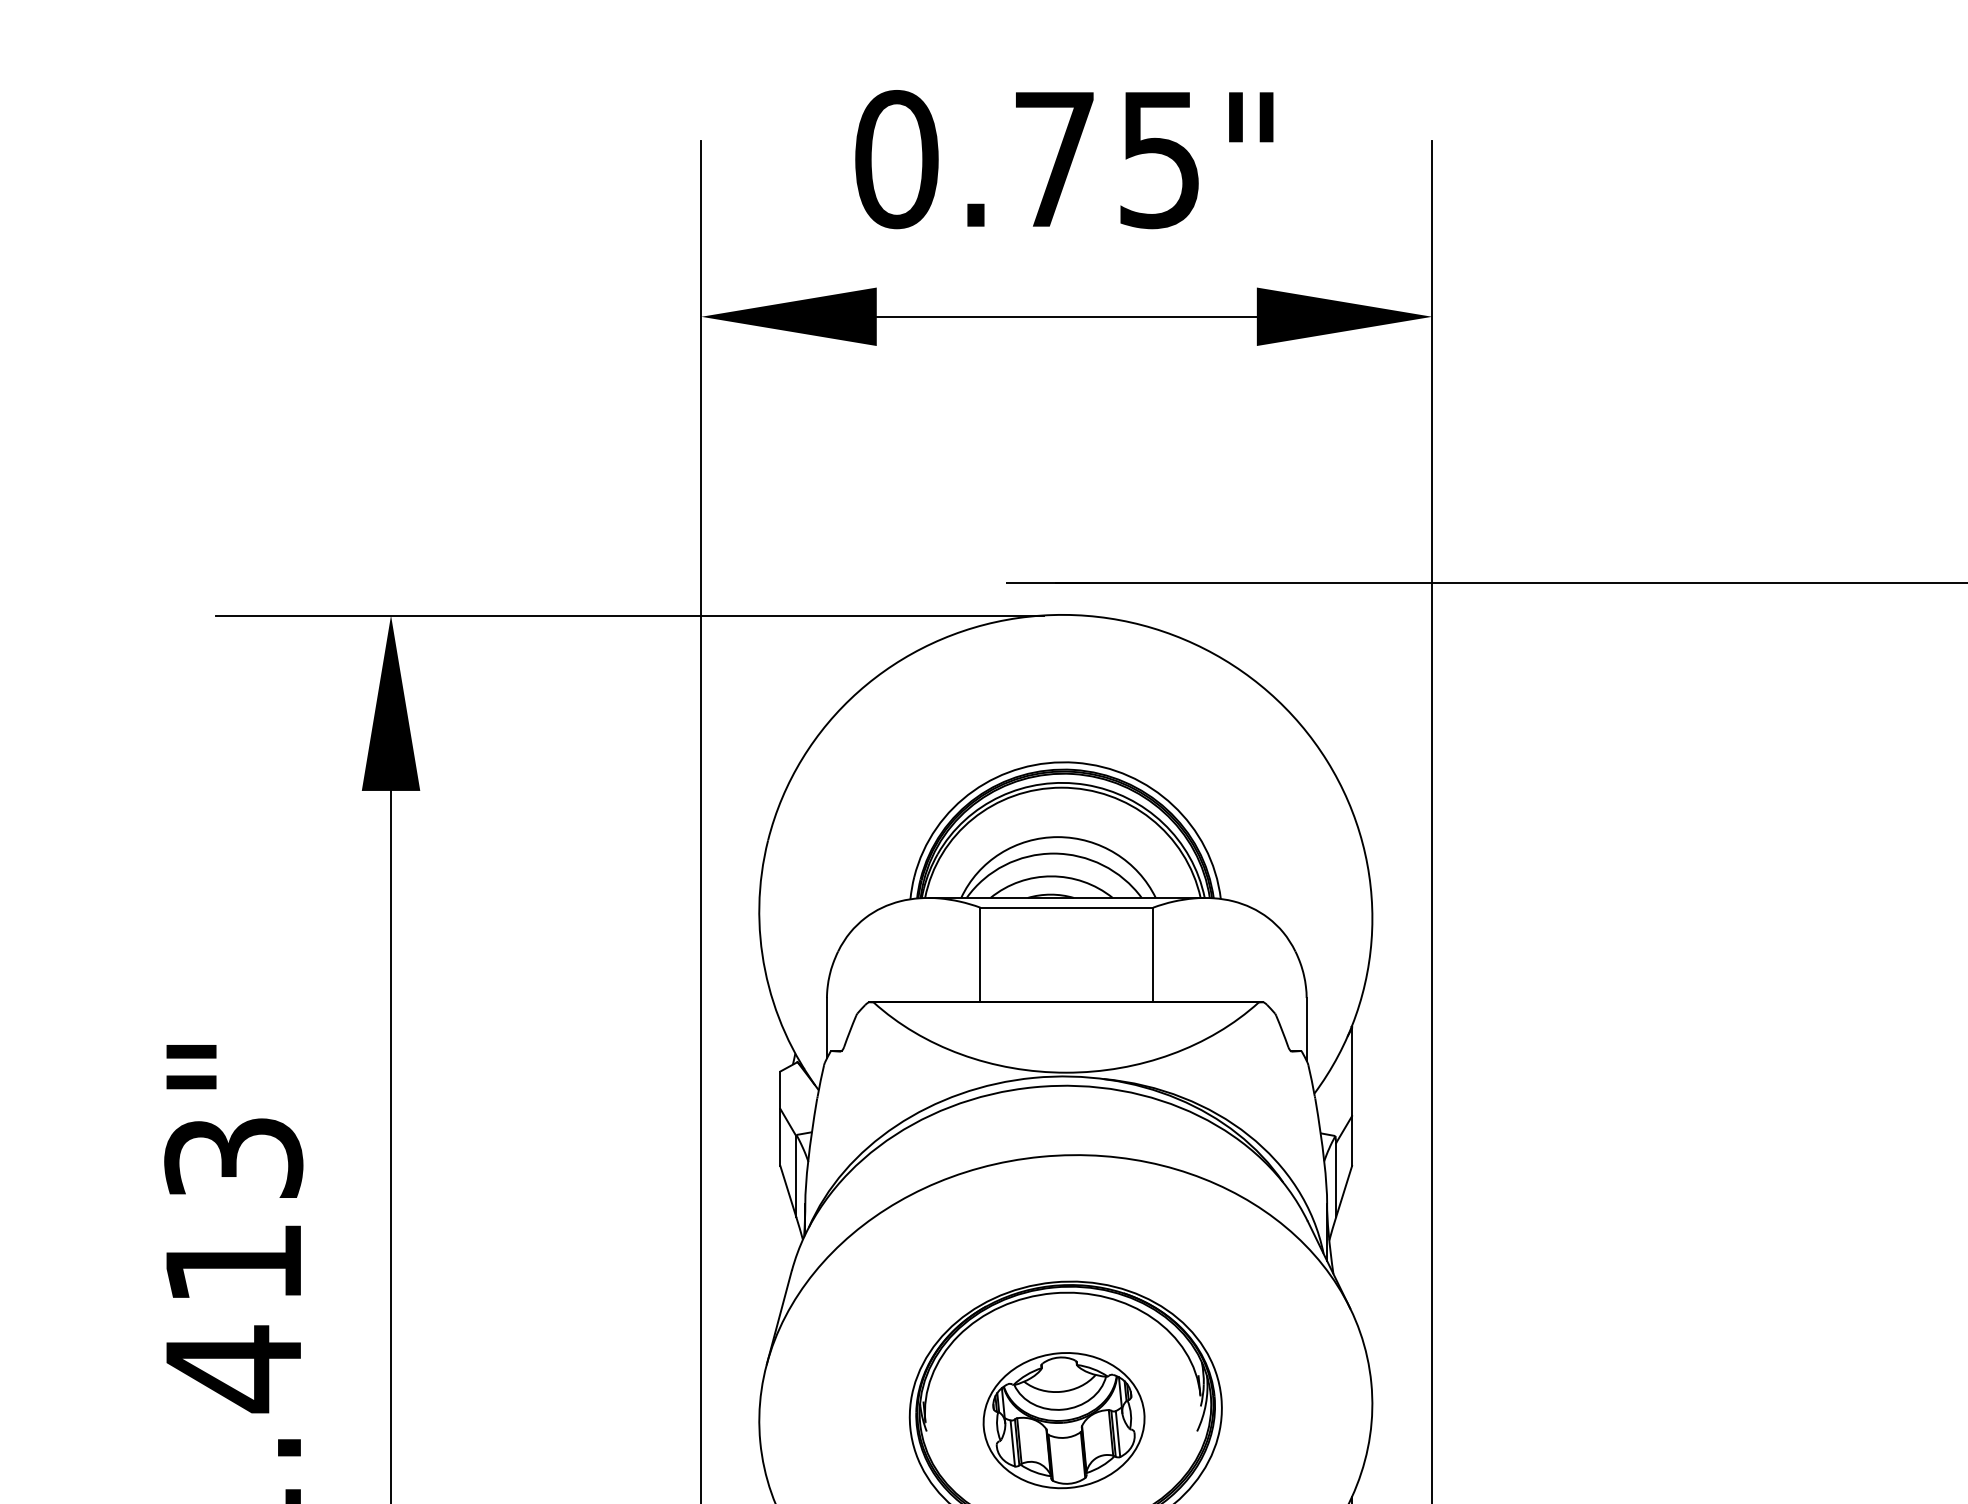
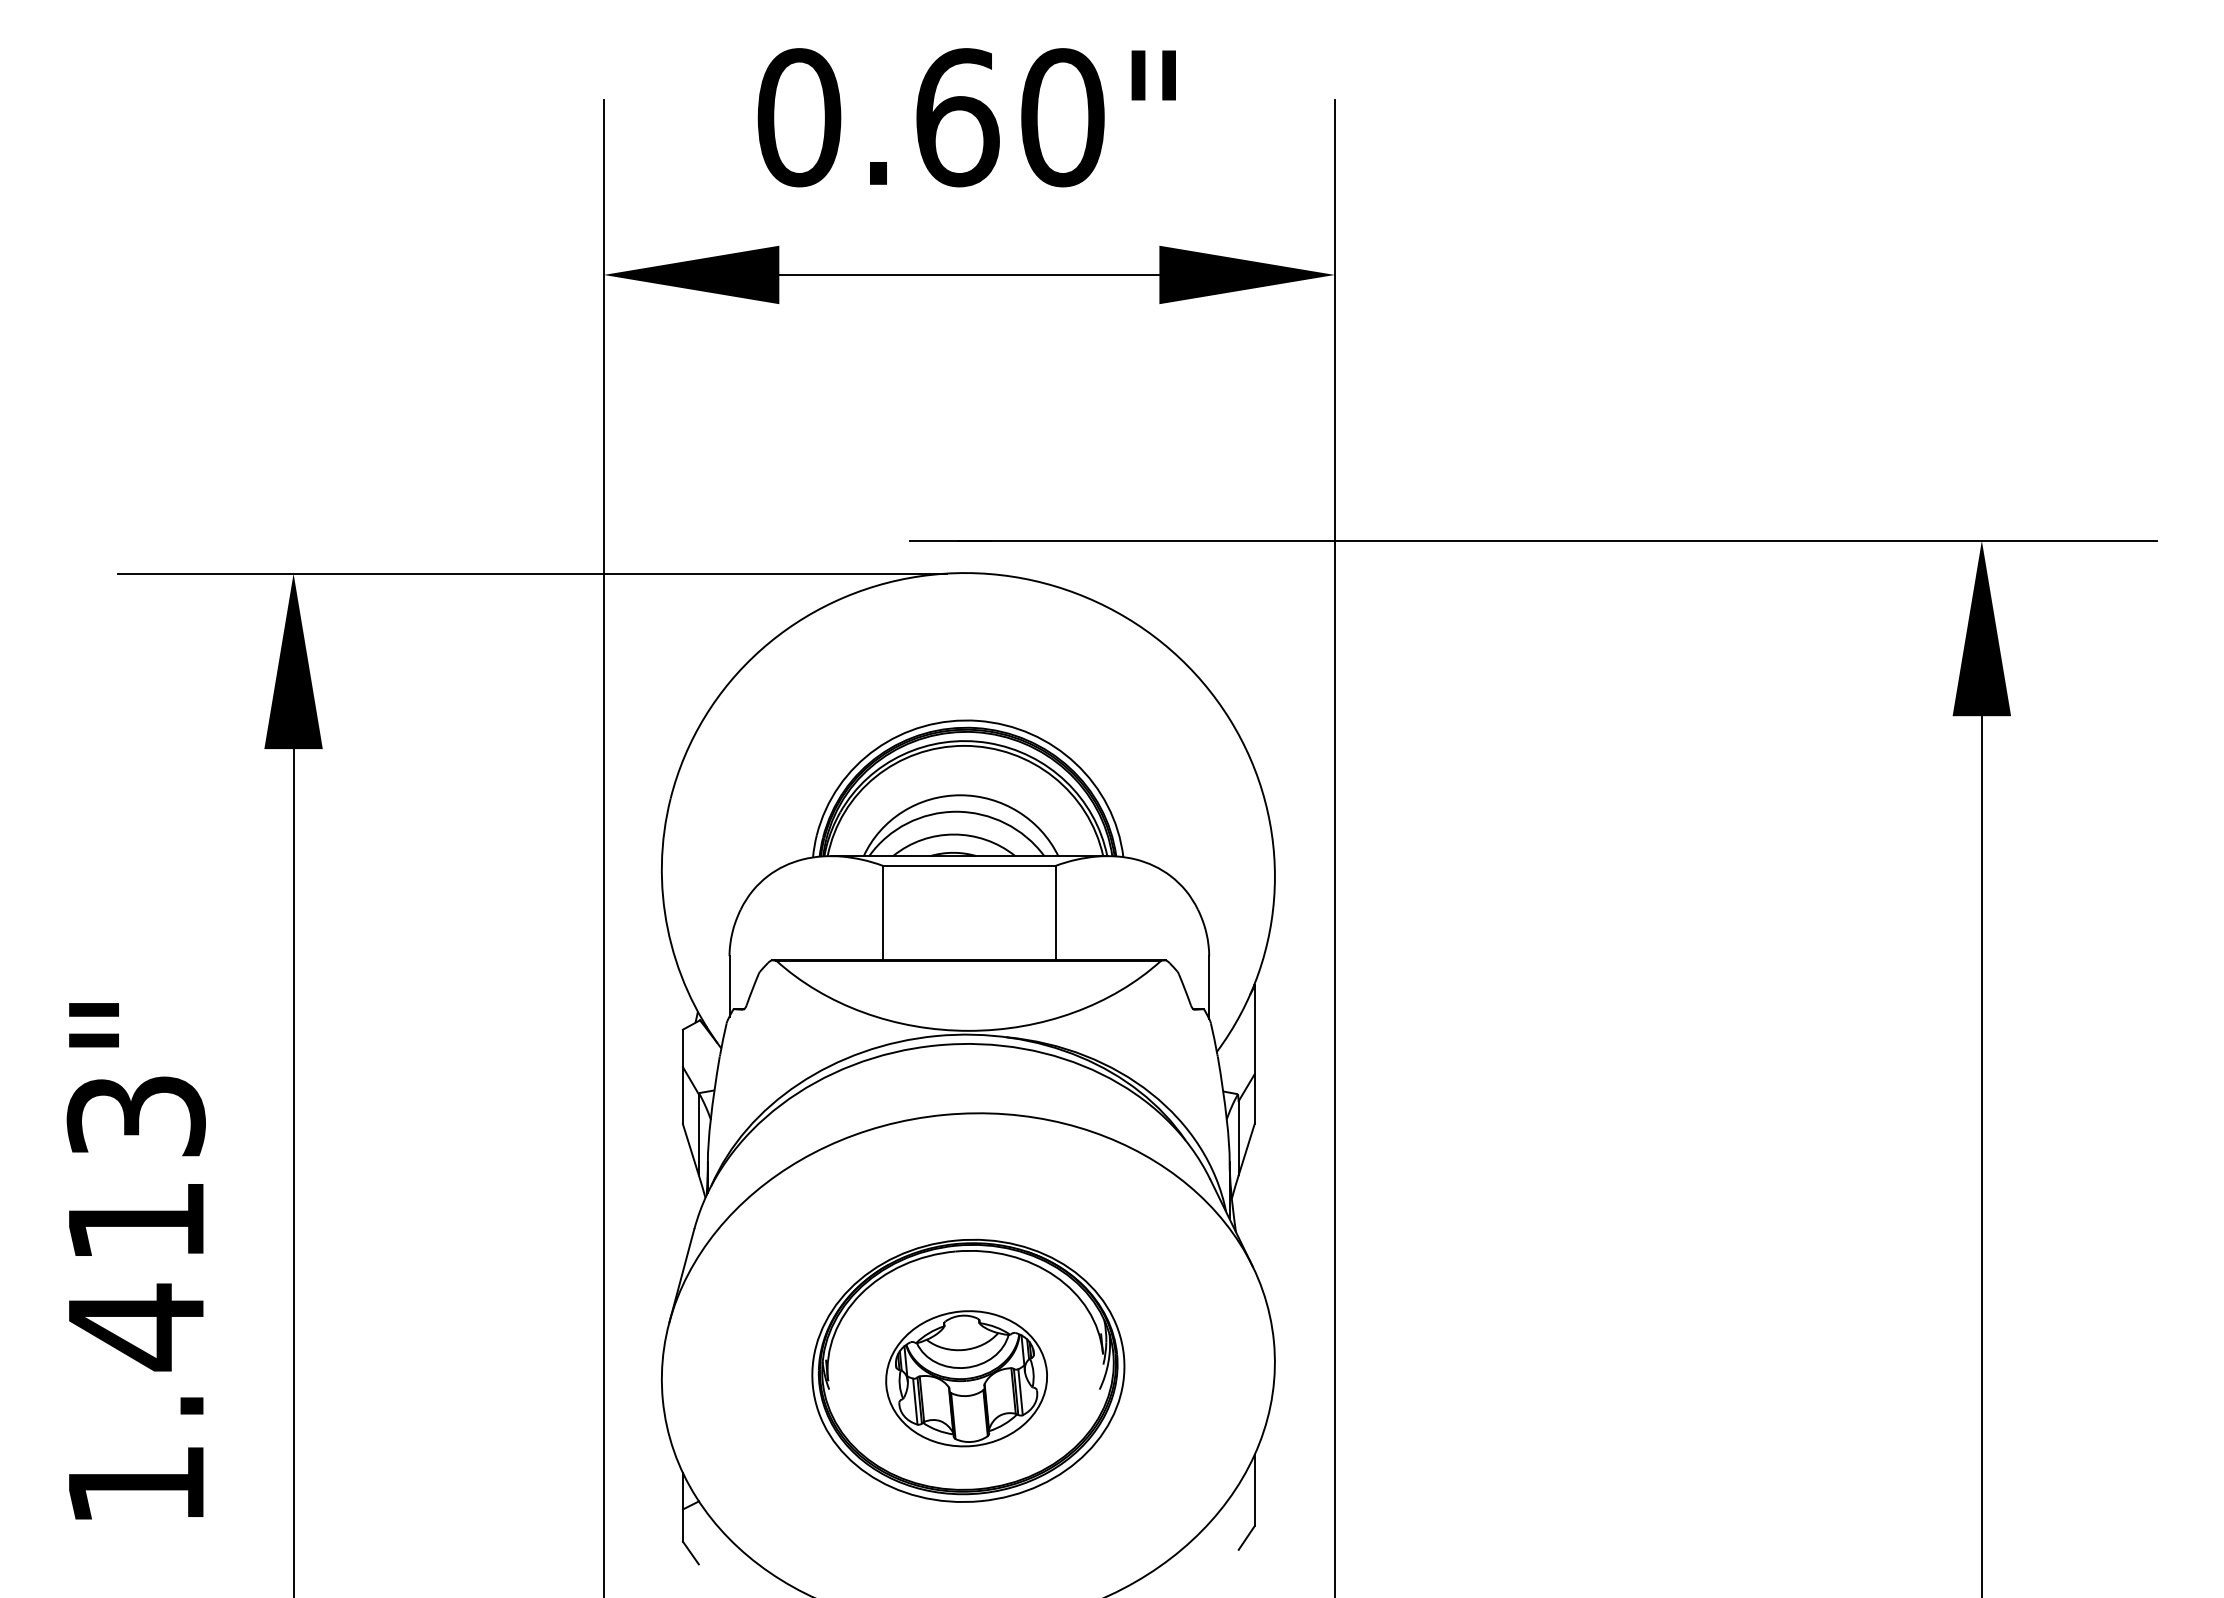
text: (1107, 159) -> (1010, 117), 0.75" -> 0.60"

